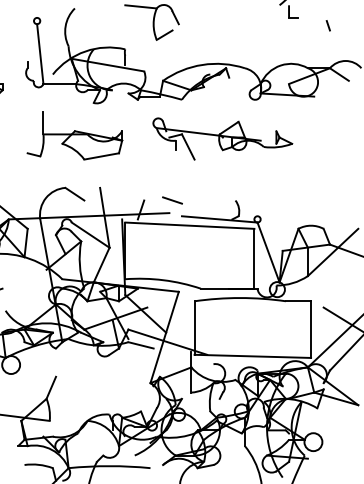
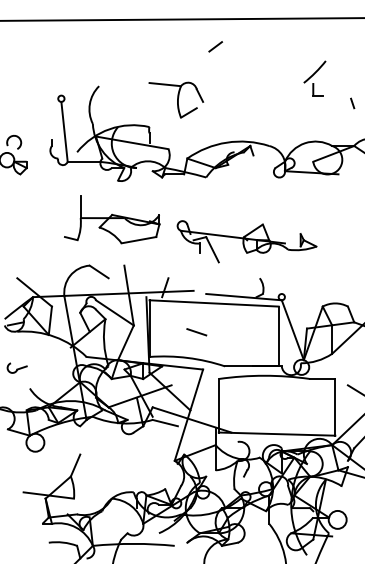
part: (75, 135) -> (112, 219), moved
part: (222, 138) -> (246, 241), moved
line: (172, 200) -> (196, 332), moved

